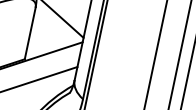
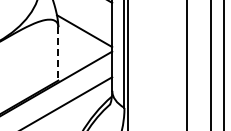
line: (30, 33) -> (58, 53), solid -> dashed

